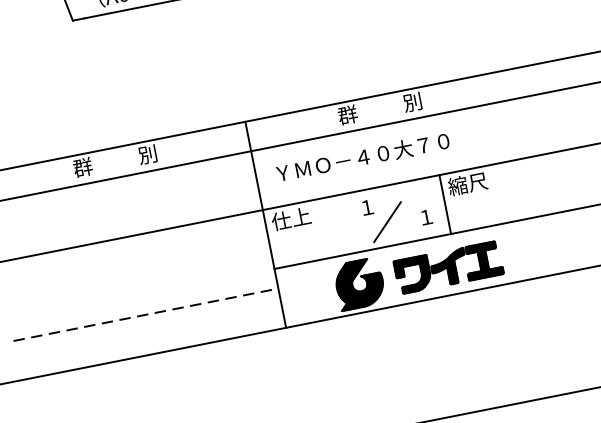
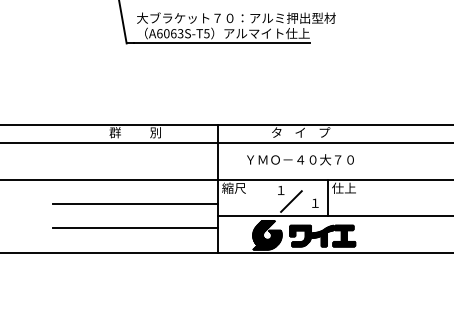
text: (381, 108) -> (301, 132), 群          別 -> タ    イ    プ
text: (363, 156) -> (300, 159), moved
text: (466, 182) -> (343, 187), 縮尺 -> 仕上
text: (290, 217) -> (233, 187), 仕上 -> 縮尺
line: (138, 276) -> (135, 204), added
line: (145, 314) -> (135, 228), dashed -> solid

